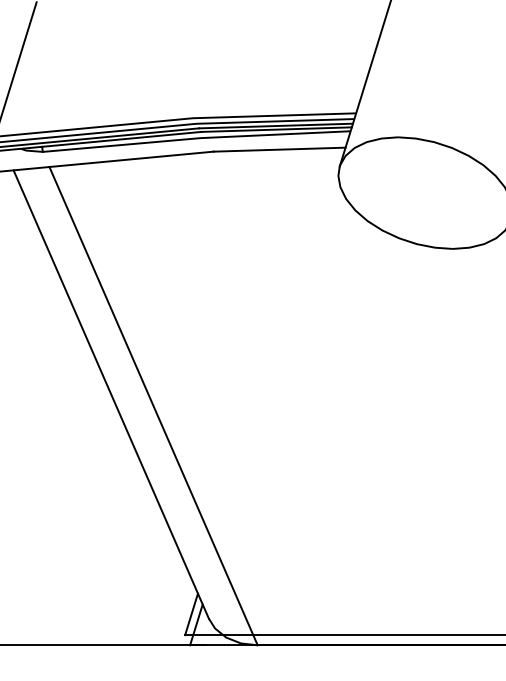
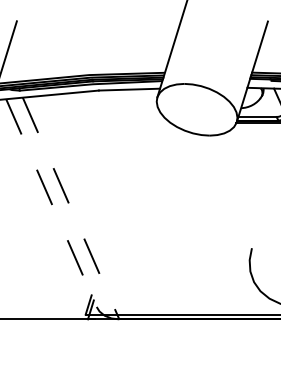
line: (111, 395) -> (51, 203), solid -> dashed
line: (154, 406) -> (71, 208), solid -> dashed

